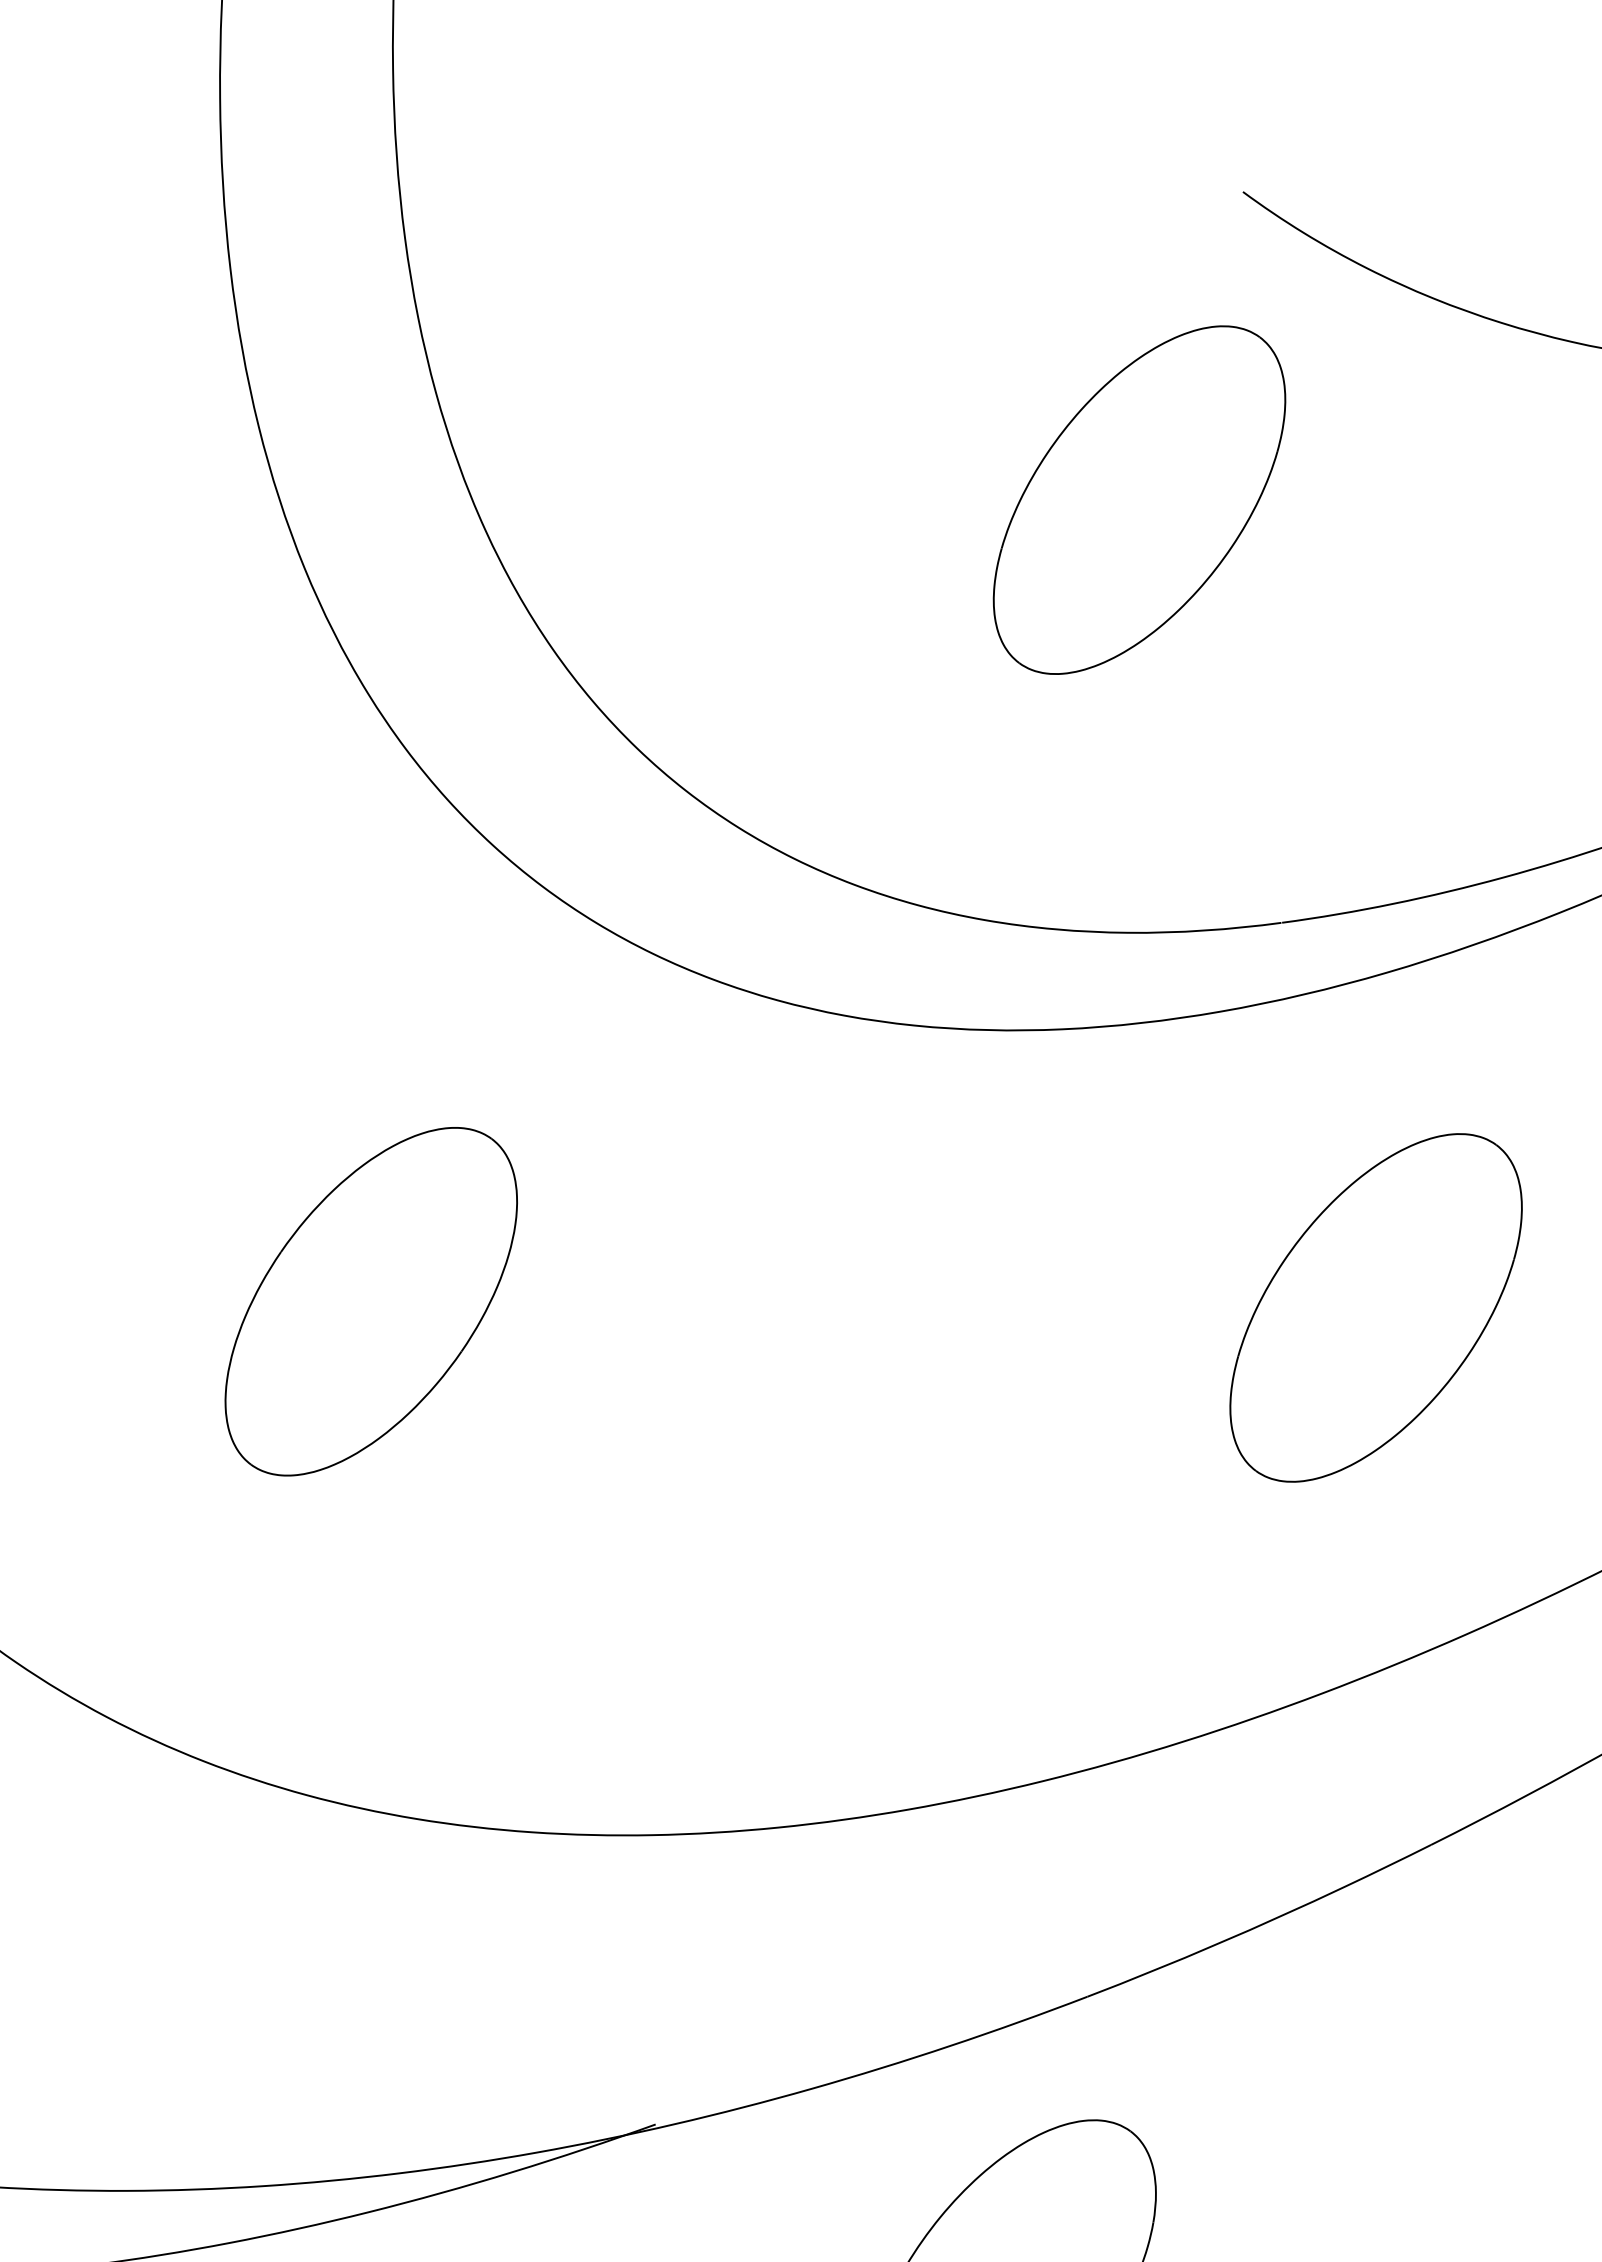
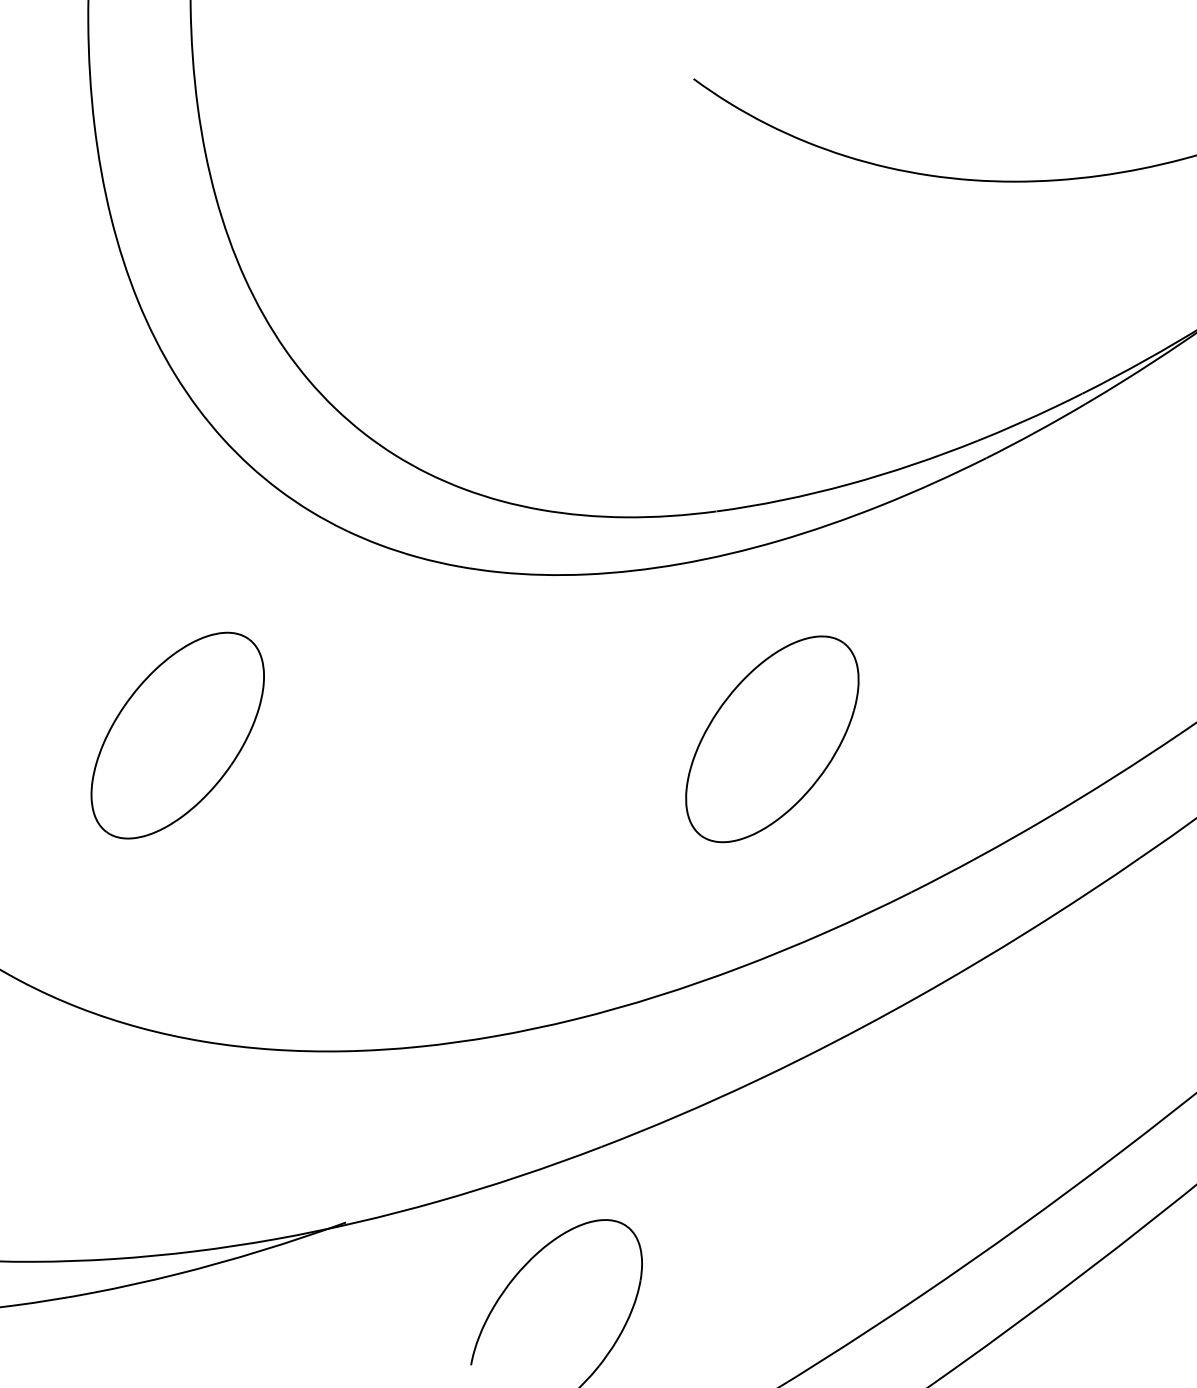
part: (1139, 500) -> (632, 261), removed

